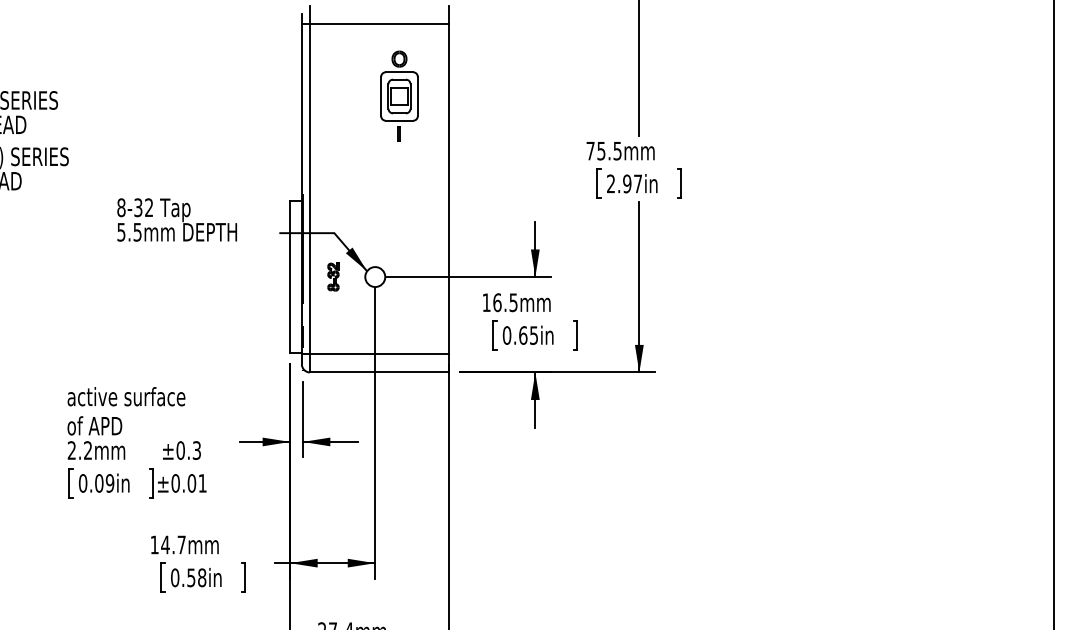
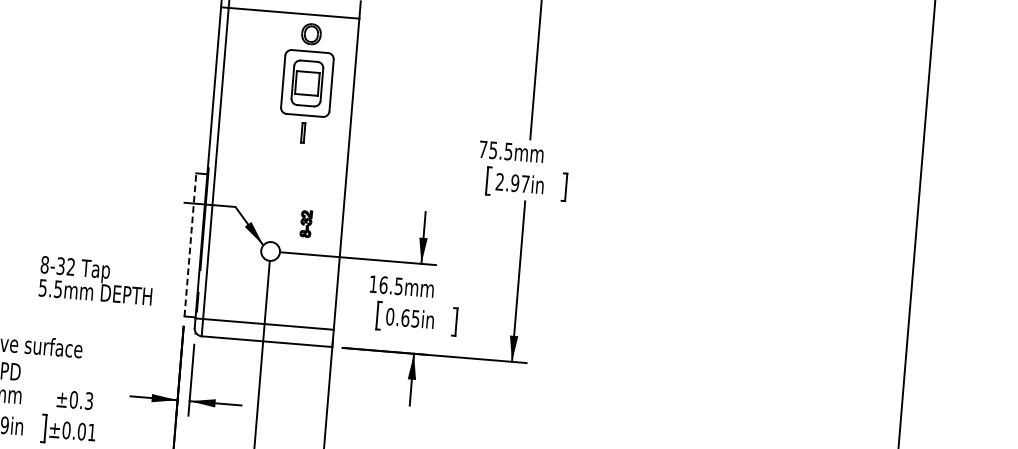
part: (399, 95) -> (307, 82), size x1.4
text: (176, 219) -> (95, 280), moved
part: (333, 276) -> (306, 223), moved
line: (290, 277) -> (190, 245), solid -> dashed

